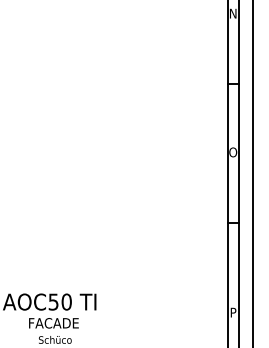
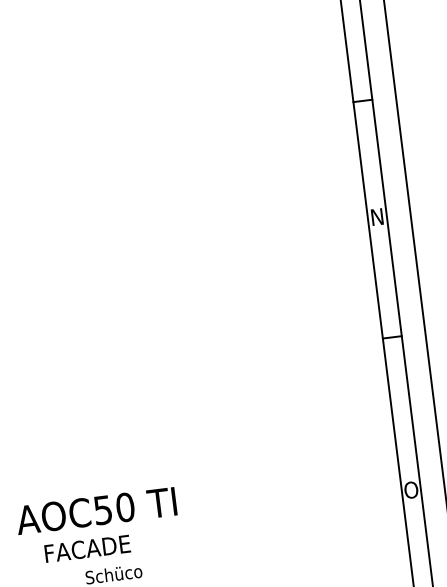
text: (233, 152) -> (377, 217), O -> N
text: (233, 312) -> (411, 489), P -> O
text: (53, 323) -> (86, 549), moved

